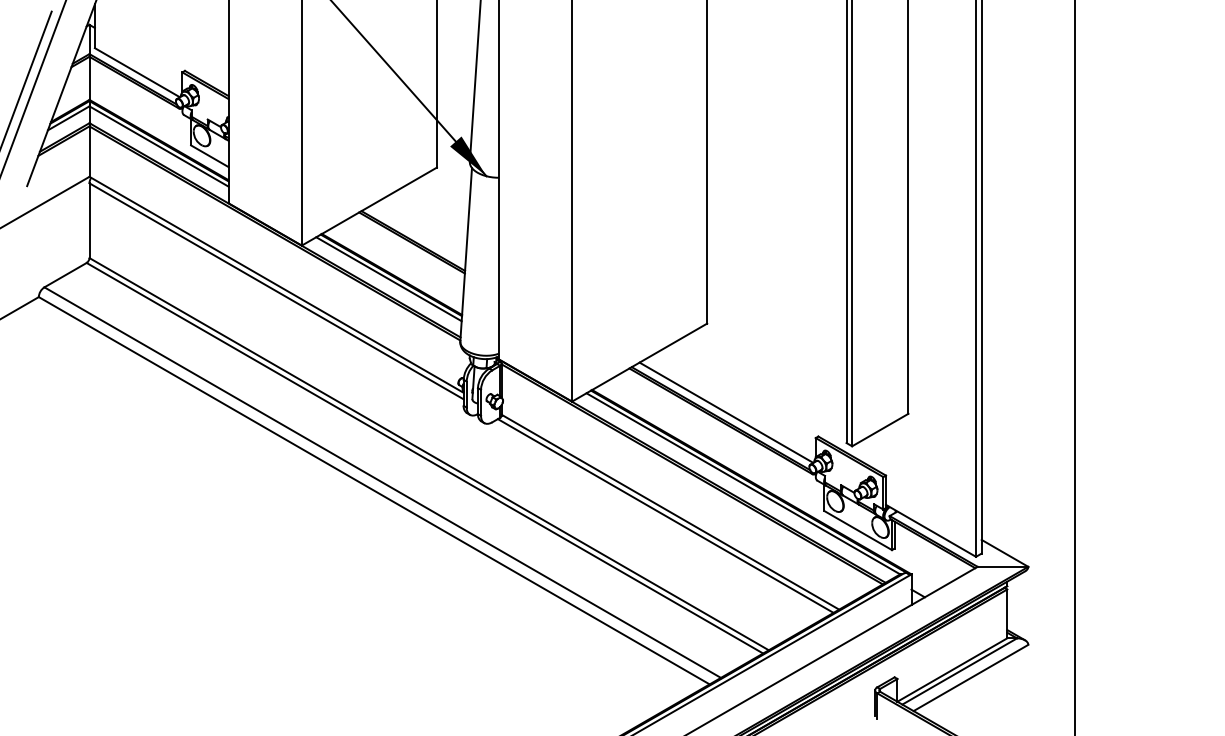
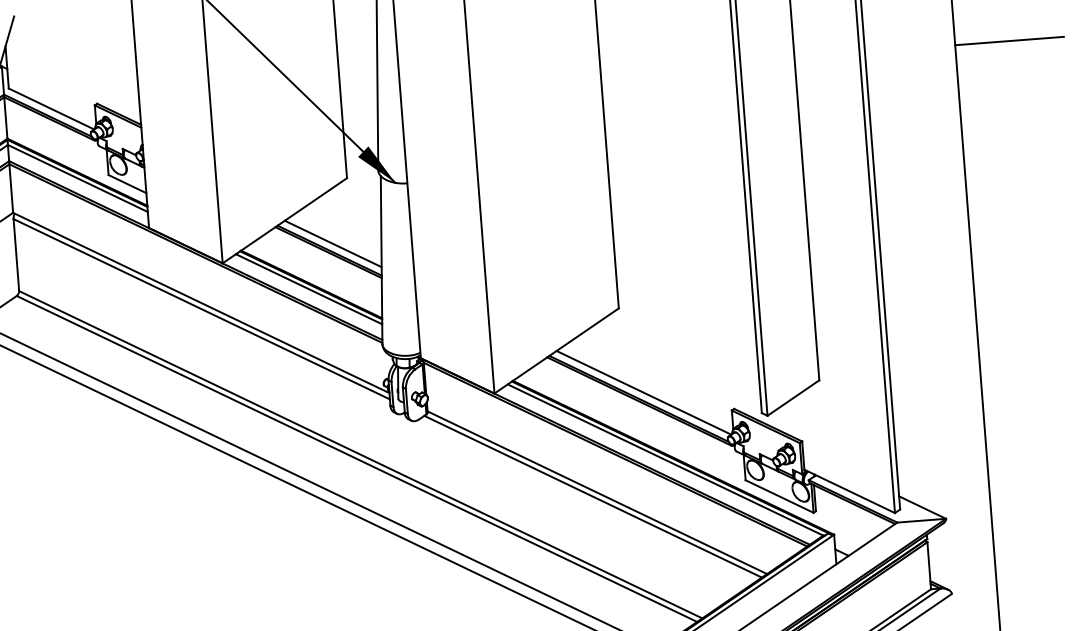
line: (1131, 78) -> (1009, 40), added
line: (417, 234) -> (333, 244), added

